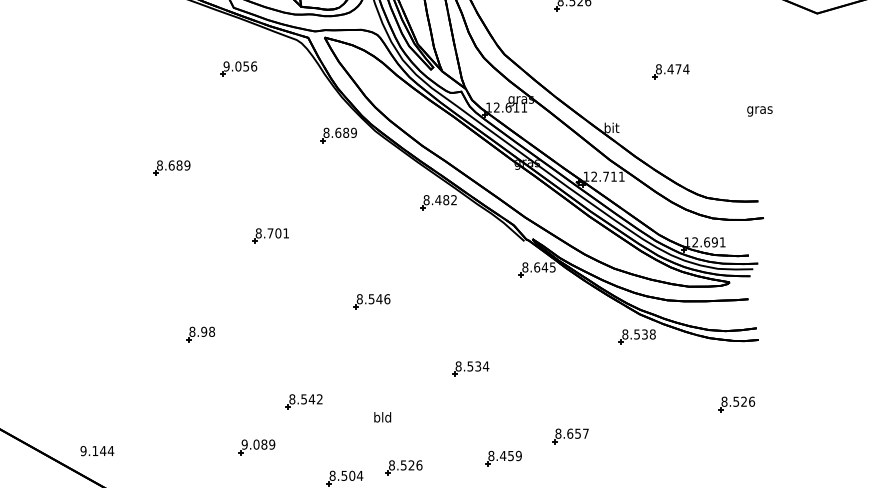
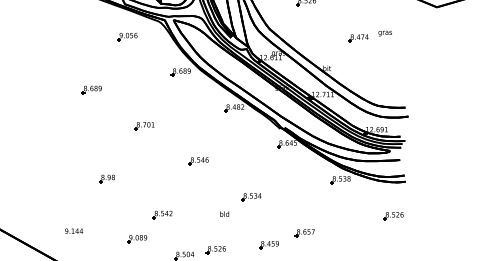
text: (758, 111) -> (384, 33), moved
text: (382, 416) -> (224, 213), moved
text: (96, 449) -> (73, 230), moved

